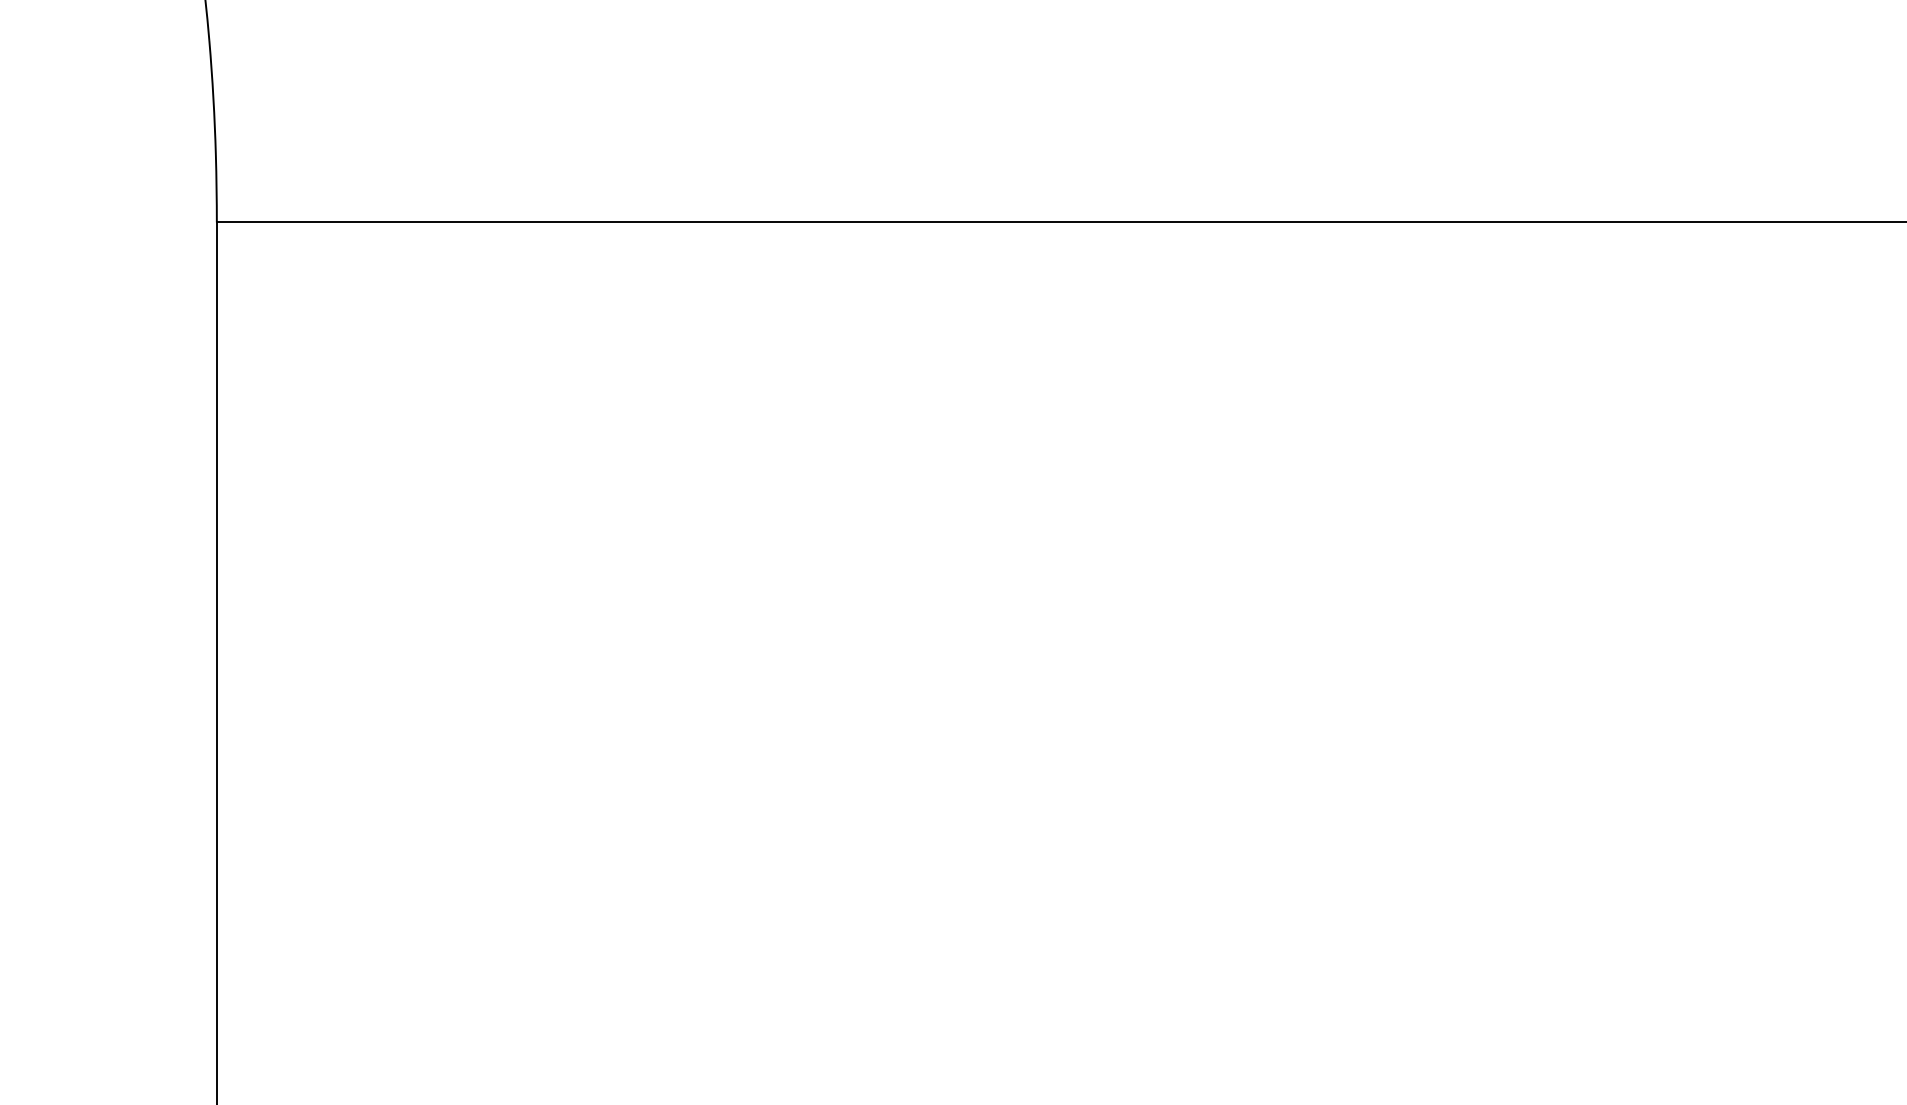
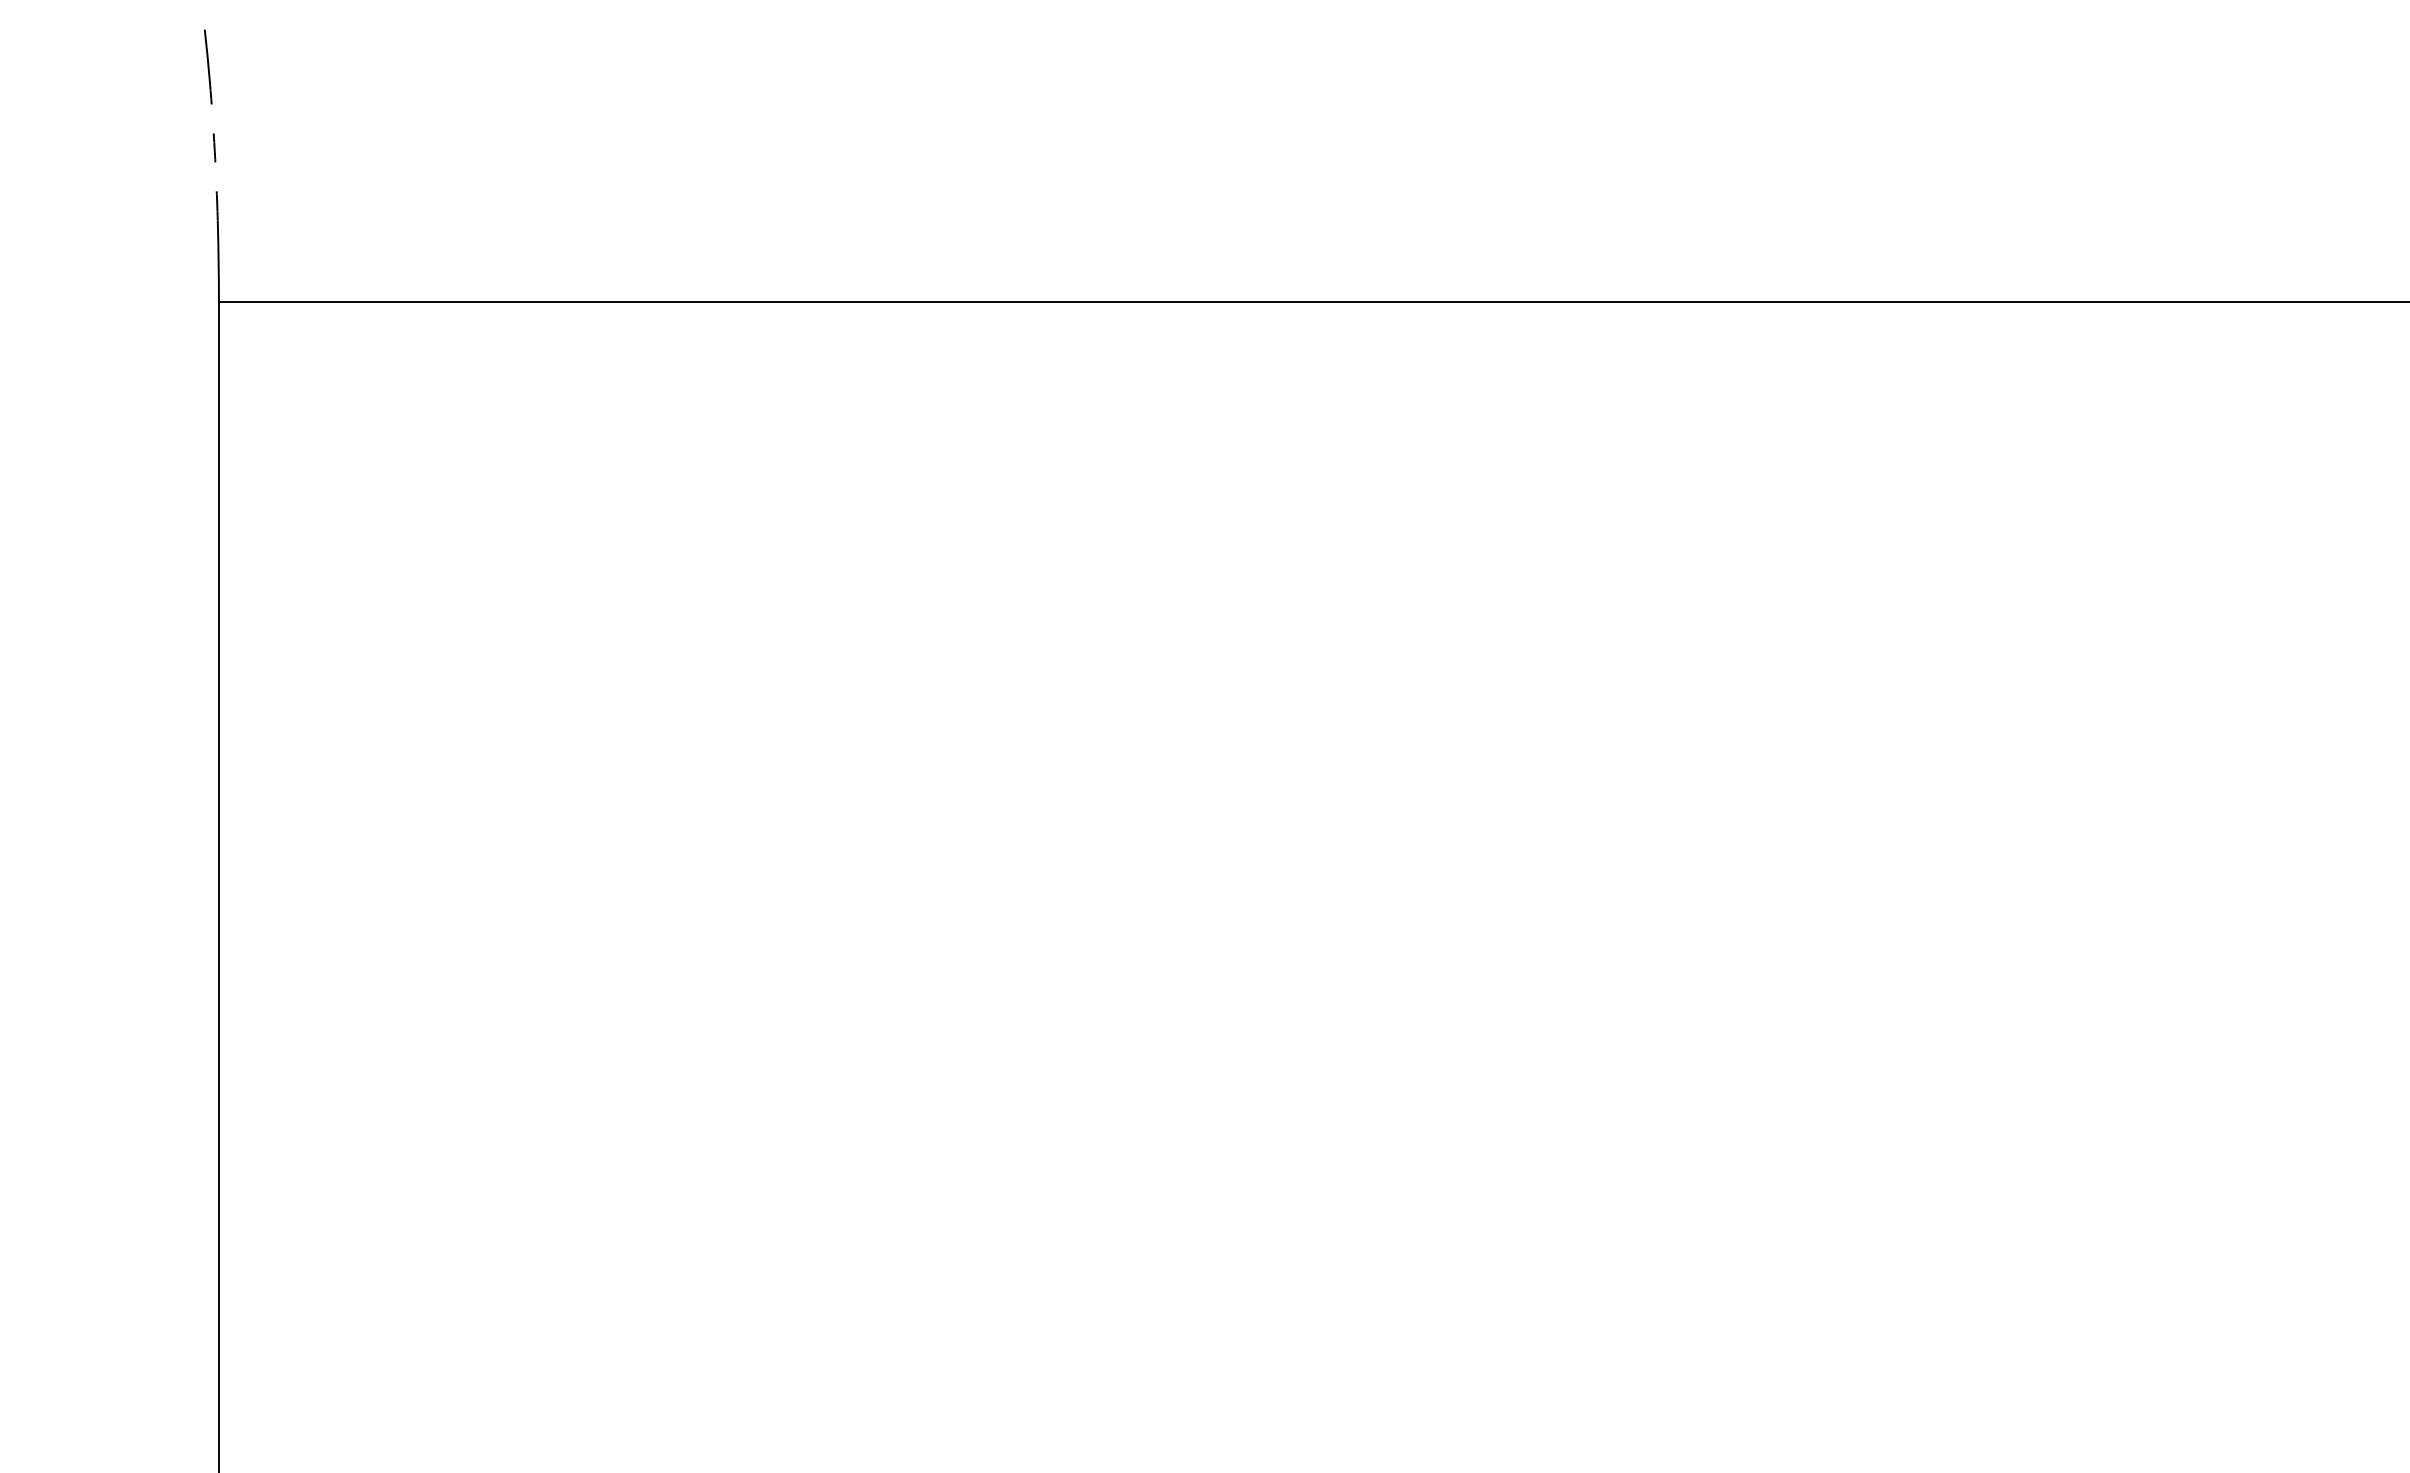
arc: (213, 98) -> (214, 151), solid -> dashed

